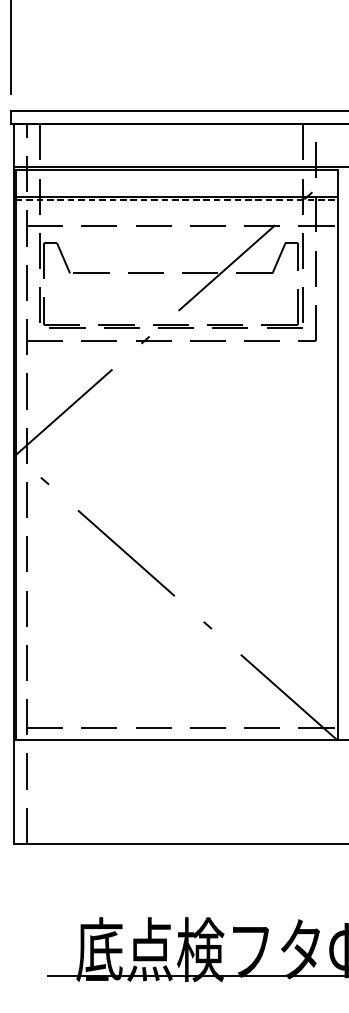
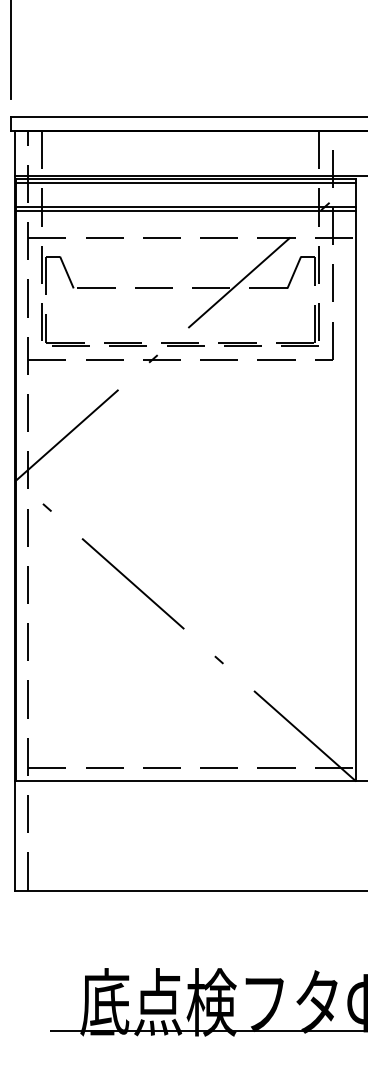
line: (176, 173) -> (186, 182), added
line: (176, 200) -> (186, 211), dashed -> solid

